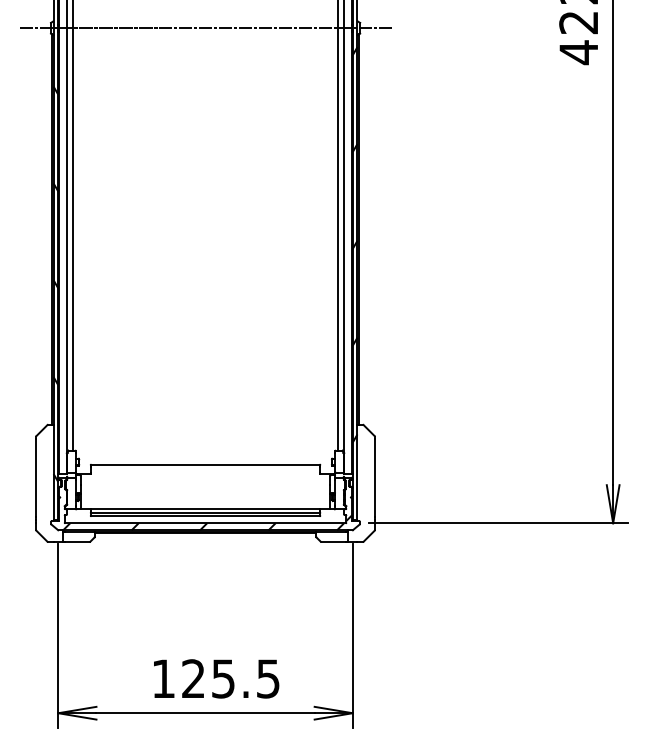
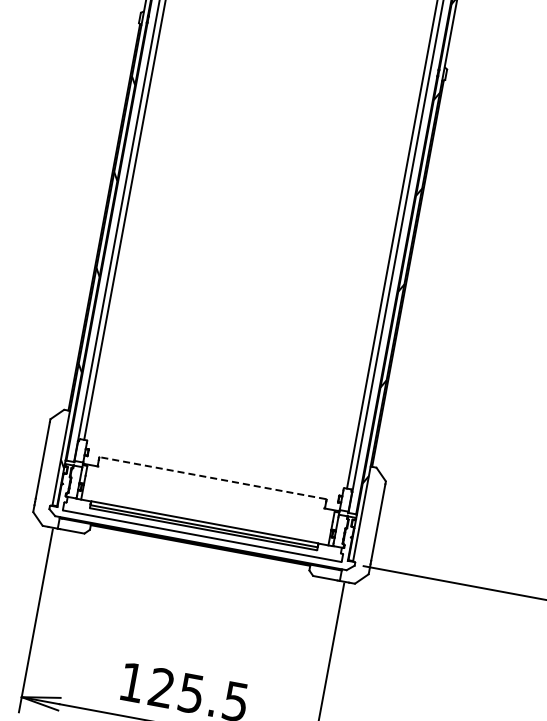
line: (205, 28) -> (292, 46), removed
line: (205, 464) -> (212, 478), solid -> dashed
hatch: (207, 522) -> (204, 535), removed

